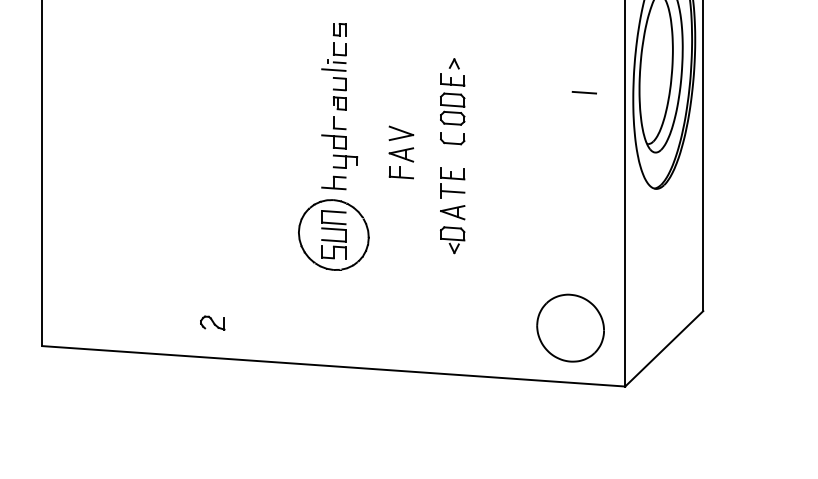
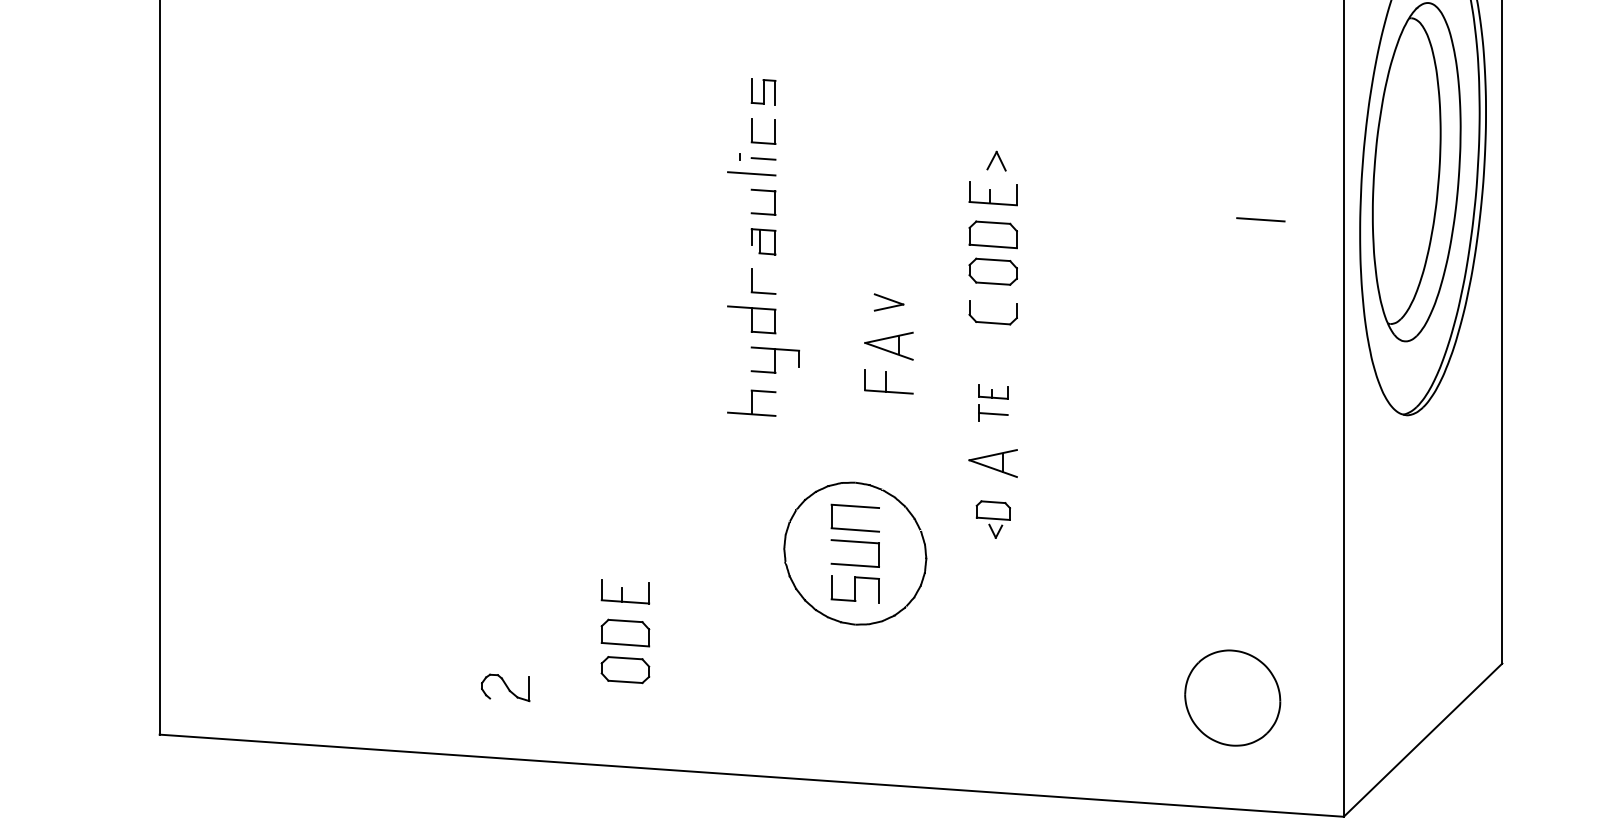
part: (401, 133) -> (889, 302), size x0.6
part: (452, 182) -> (992, 402), size x0.6
part: (333, 234) -> (854, 552), moved
part: (452, 240) -> (992, 520), size x0.7
part: (271, 295) -> (625, 631), added
part: (570, 327) -> (1232, 696), size x0.7

